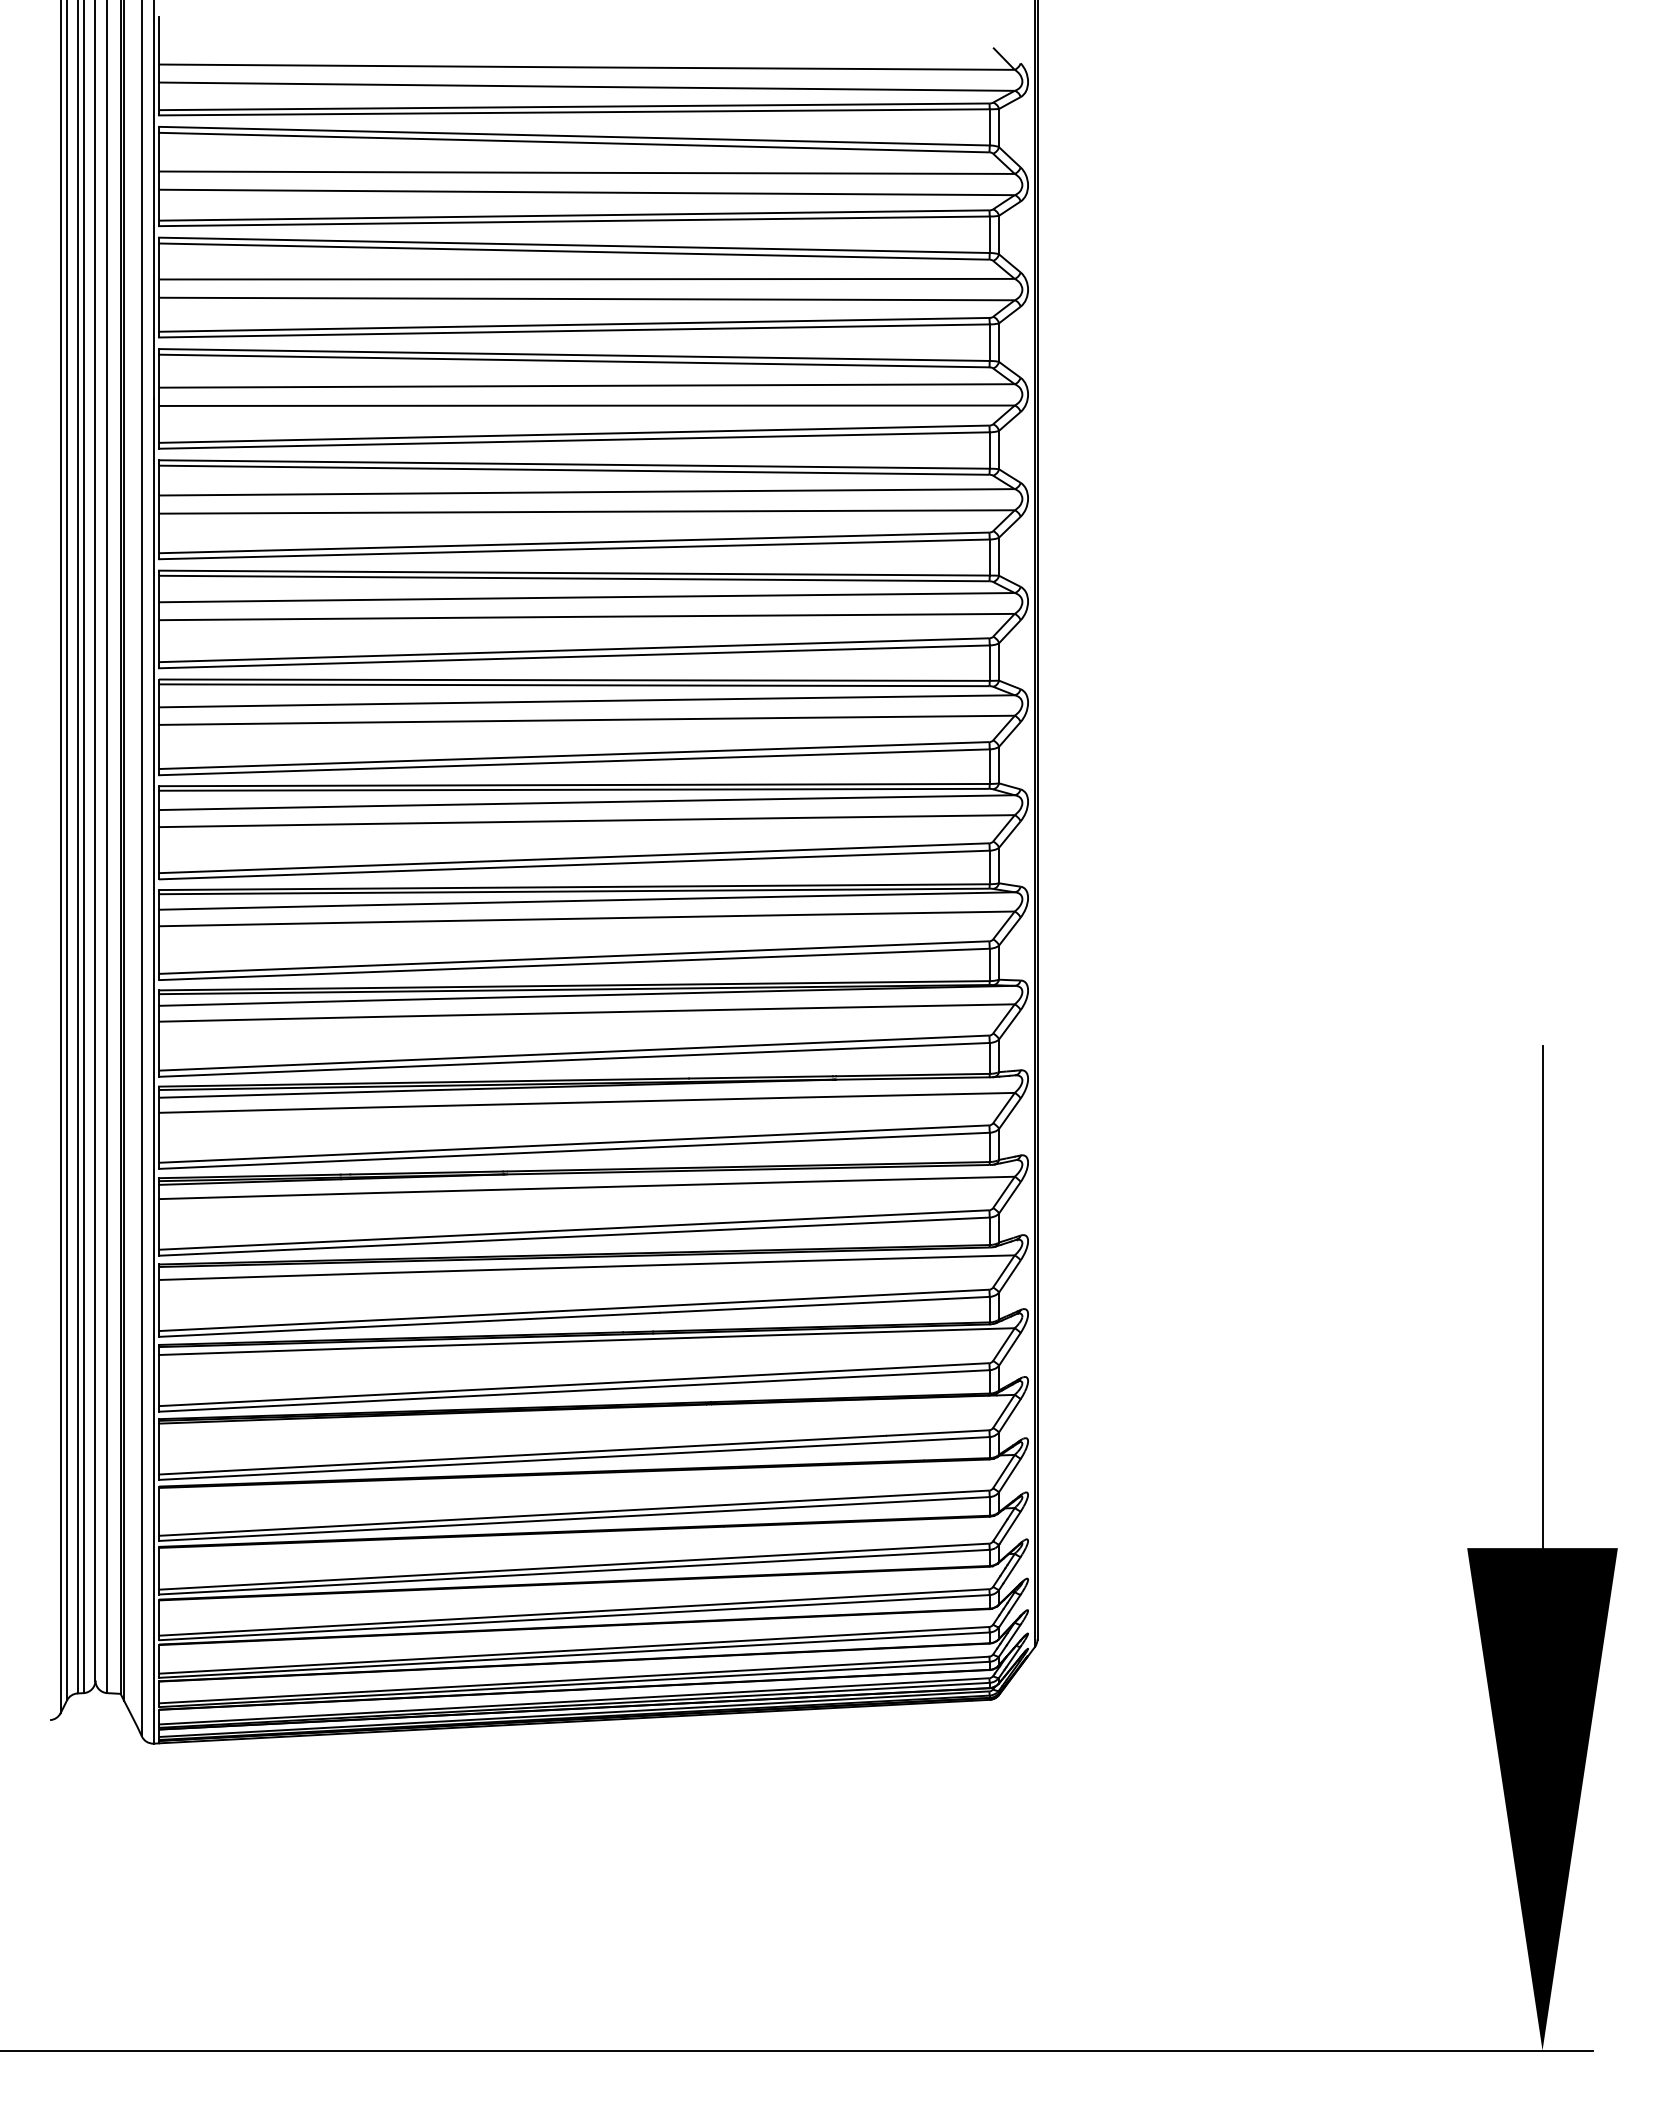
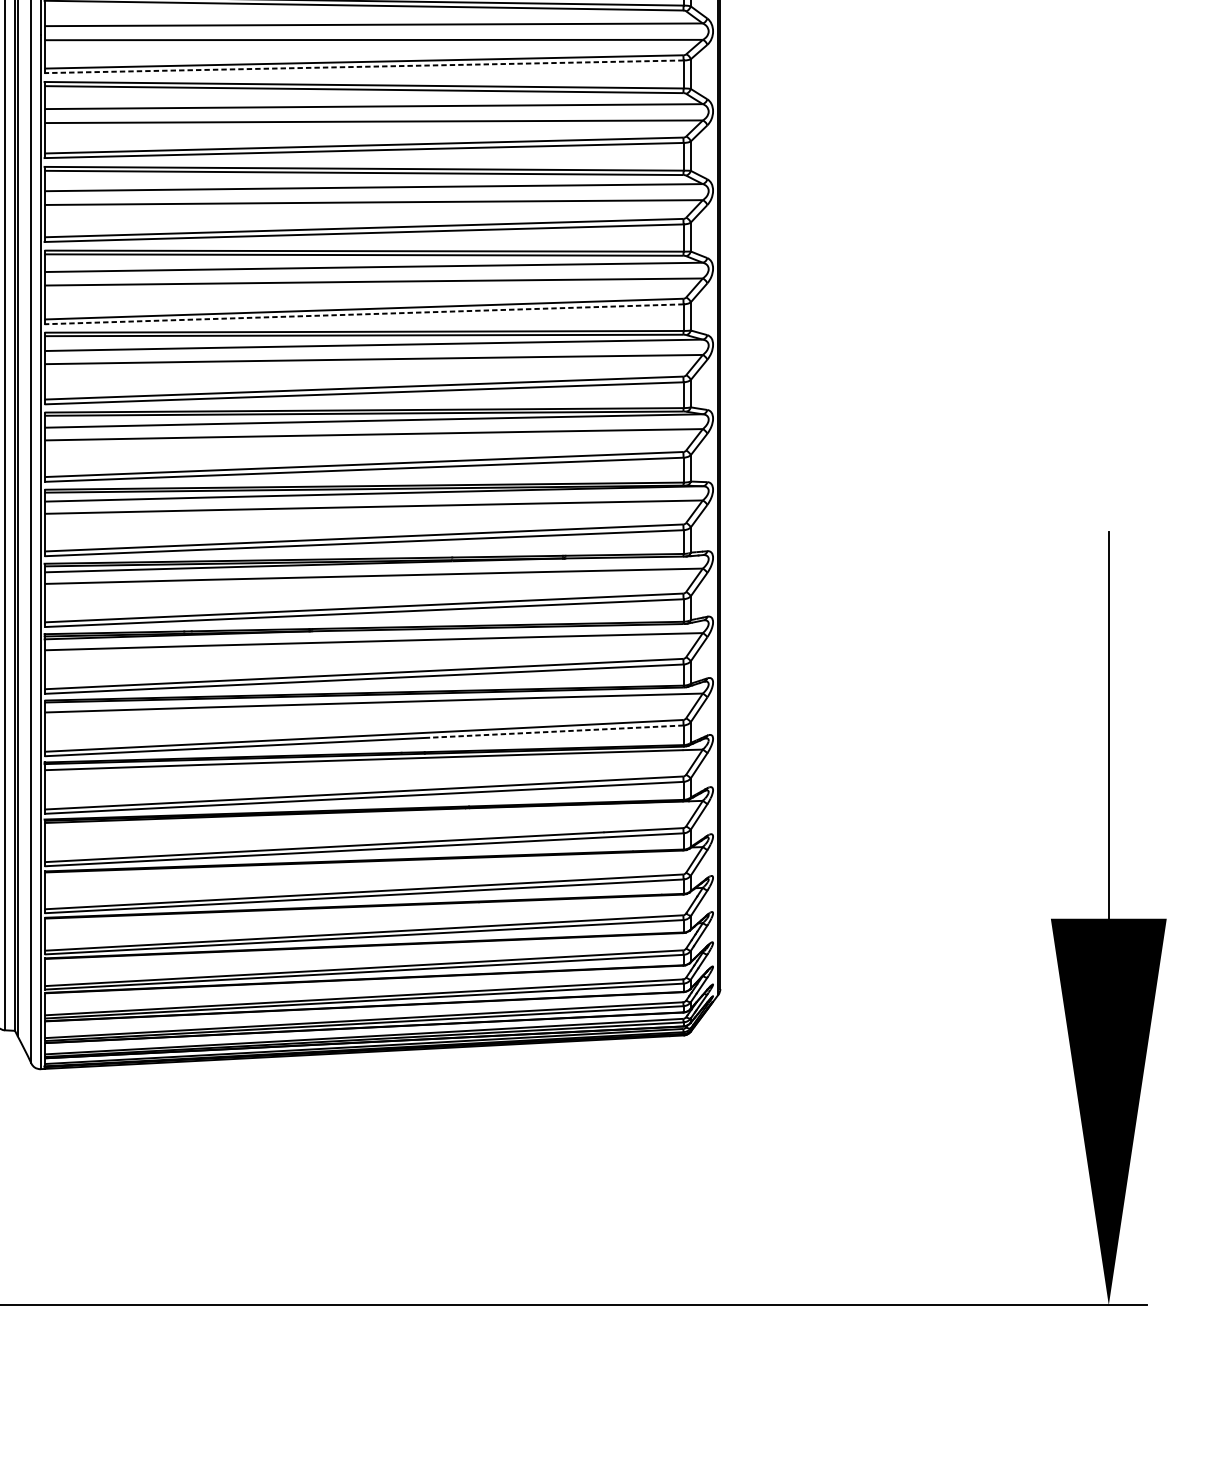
line: (573, 440) -> (363, 66), solid -> dashed
line: (574, 762) -> (364, 314), solid -> dashed
line: (824, 1304) -> (556, 731), solid -> dashed

